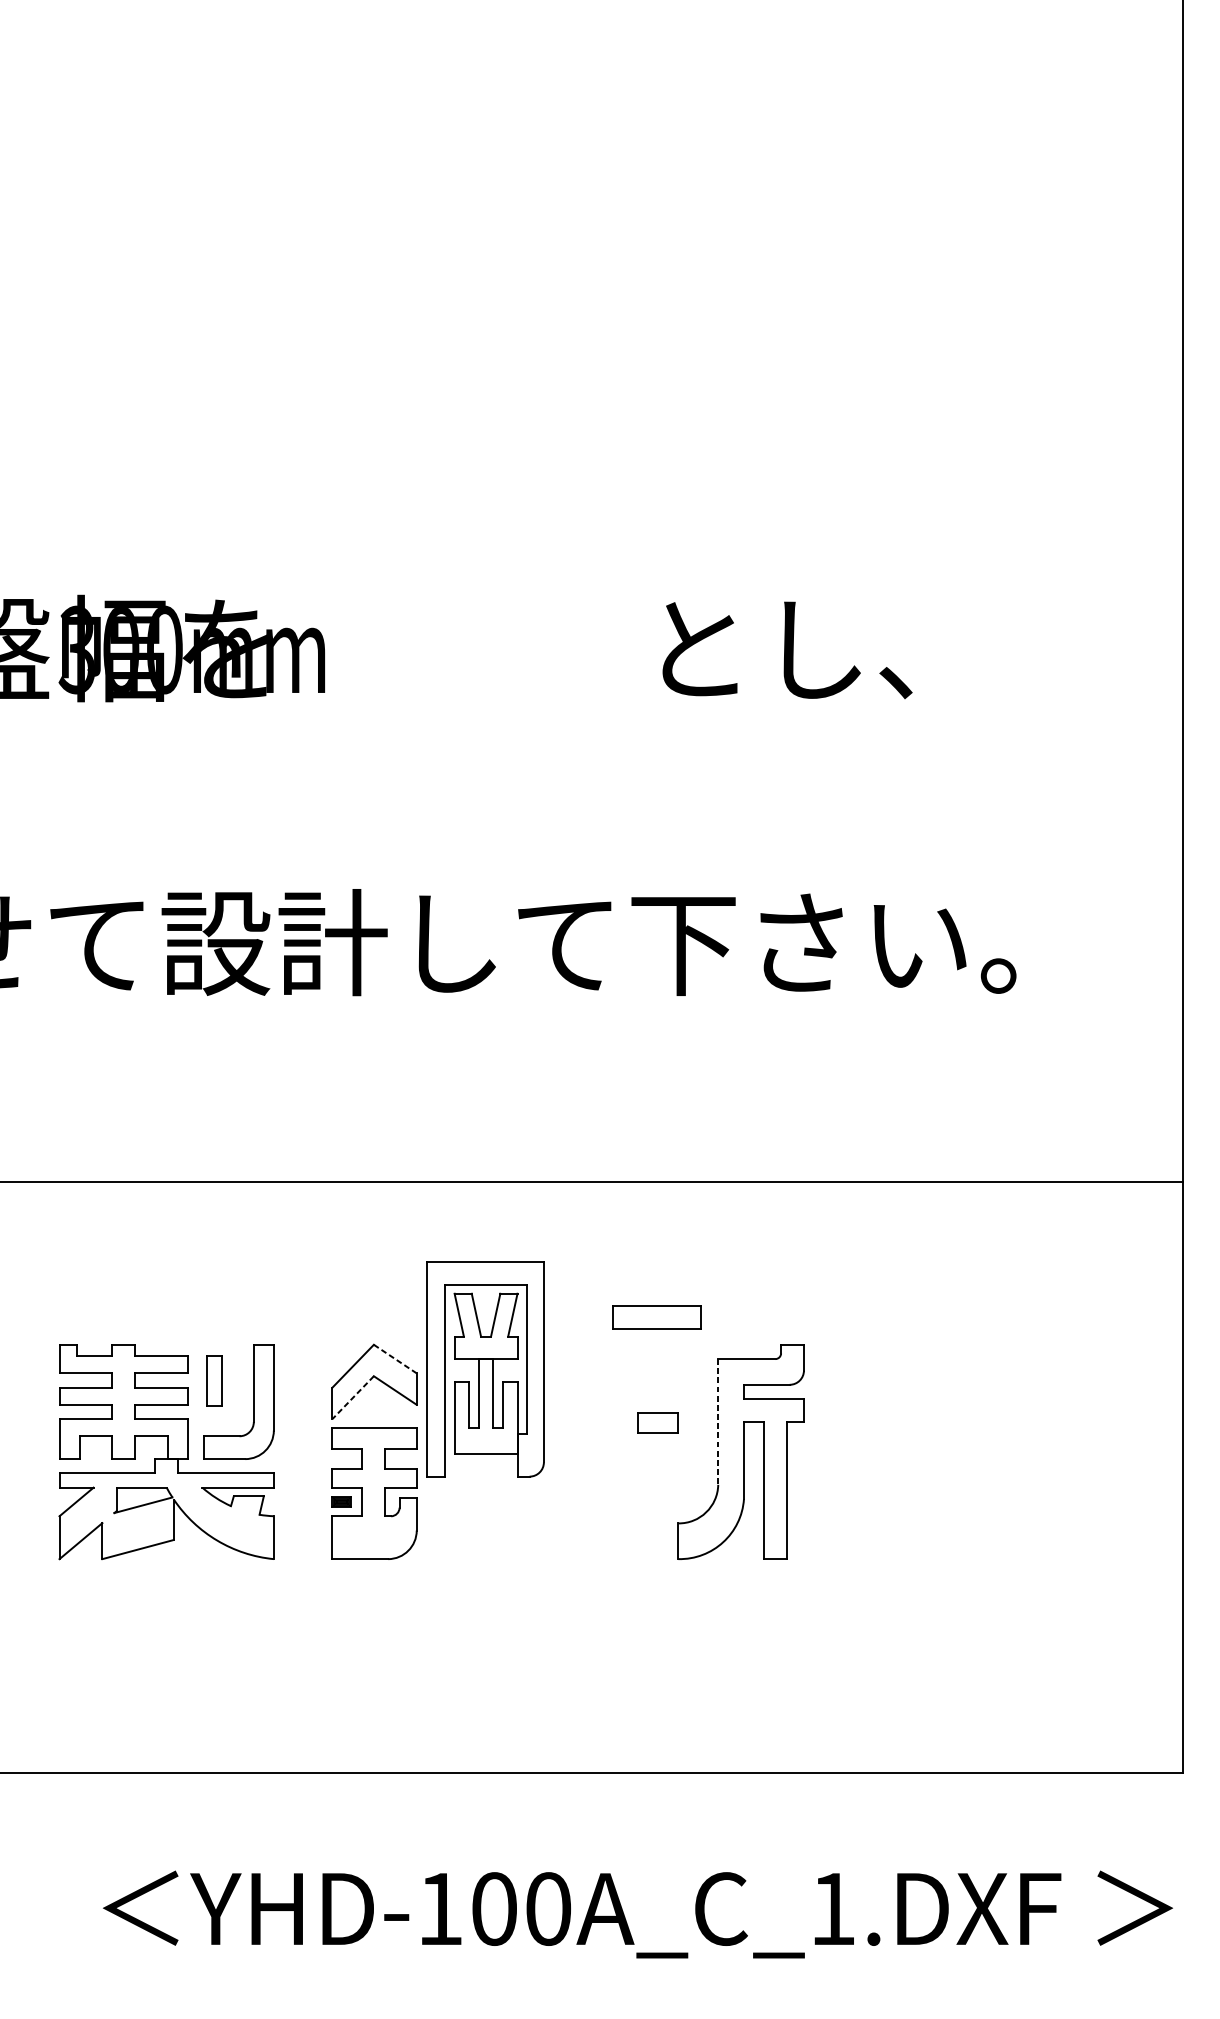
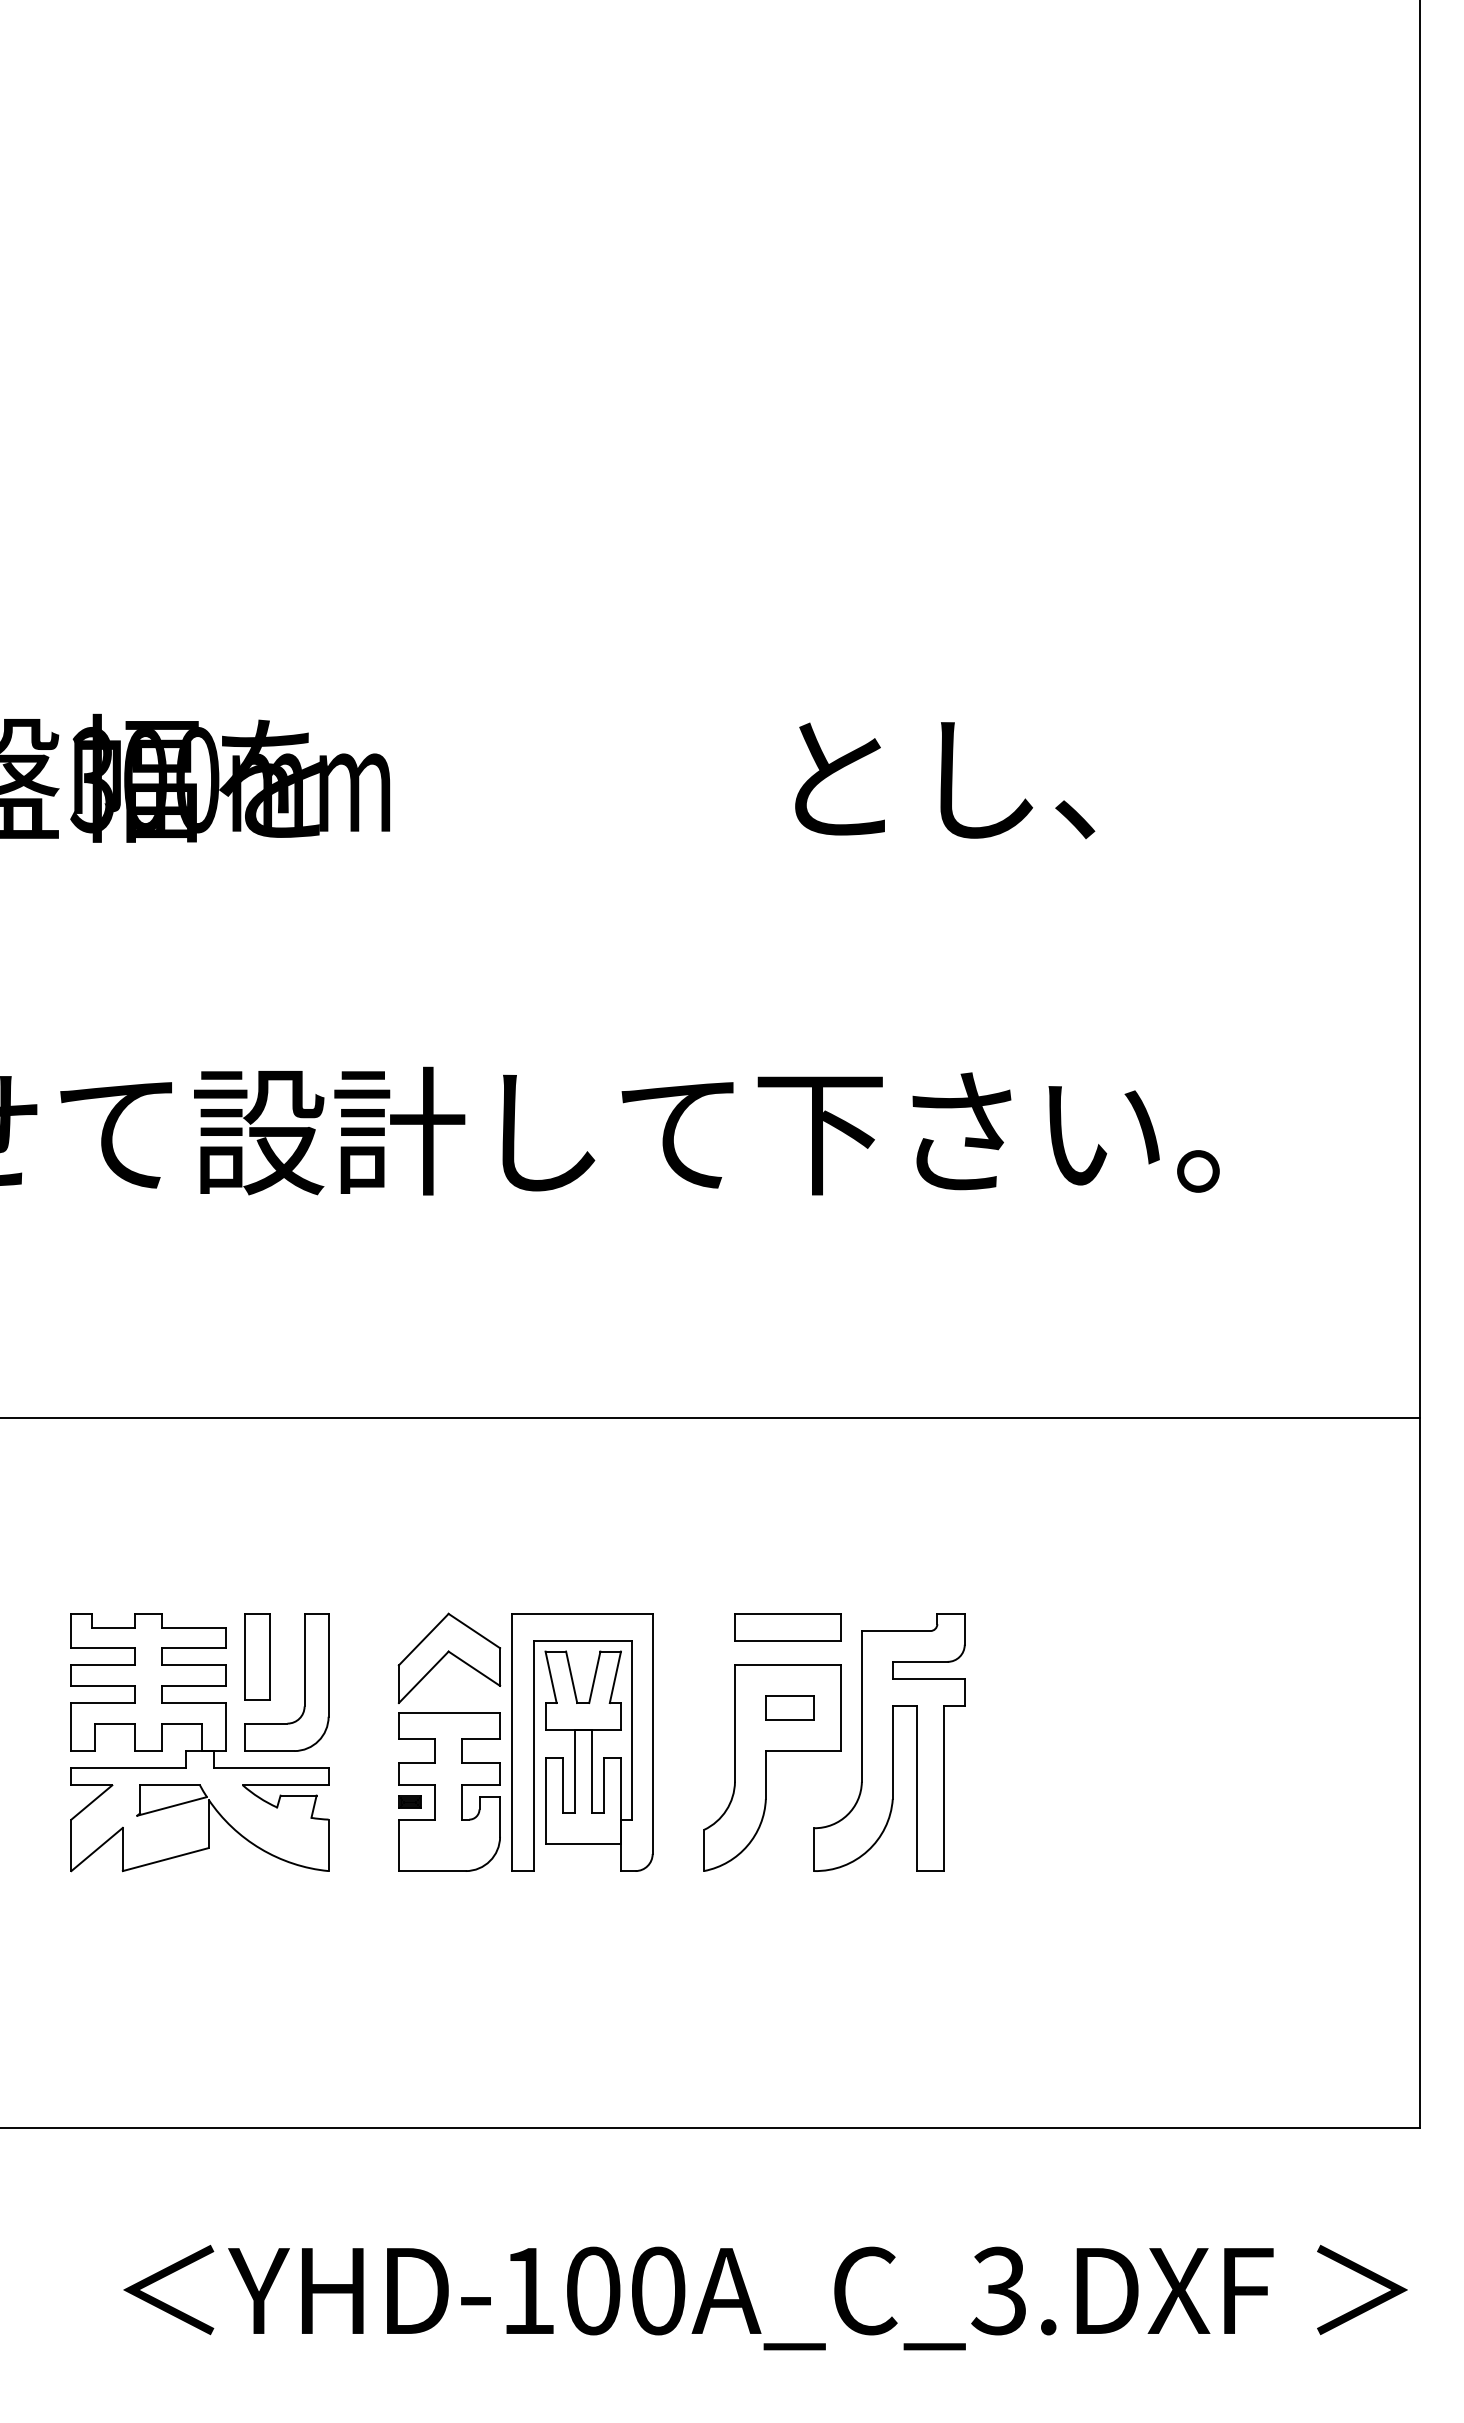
part: (656, 1317) -> (787, 1627), moved
line: (395, 1359) -> (474, 1631), dashed -> solid
part: (485, 1369) -> (582, 1742), moved
part: (214, 1380) -> (257, 1656), size x1.43
line: (352, 1397) -> (423, 1677), dashed -> solid
line: (717, 1421) -> (861, 1706), dashed -> solid
part: (643, 1472) -> (772, 1767), added
text: (832, 1908) -> (998, 2290), YHD-100A_C_1.DXF -> YHD-100A_C_3.DXF

